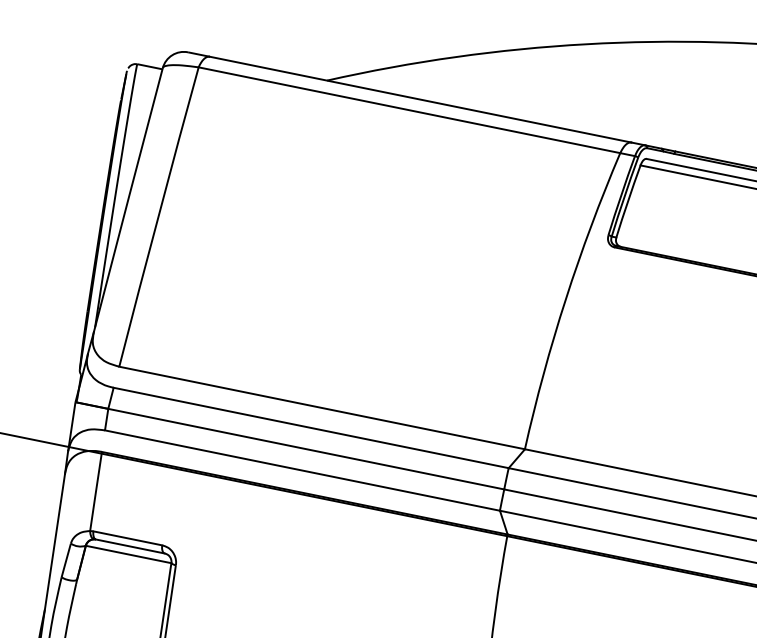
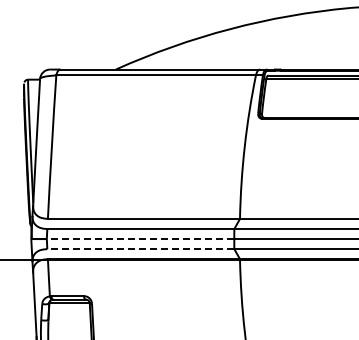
line: (305, 450) -> (140, 239), solid -> dashed
line: (301, 471) -> (140, 249), solid -> dashed

